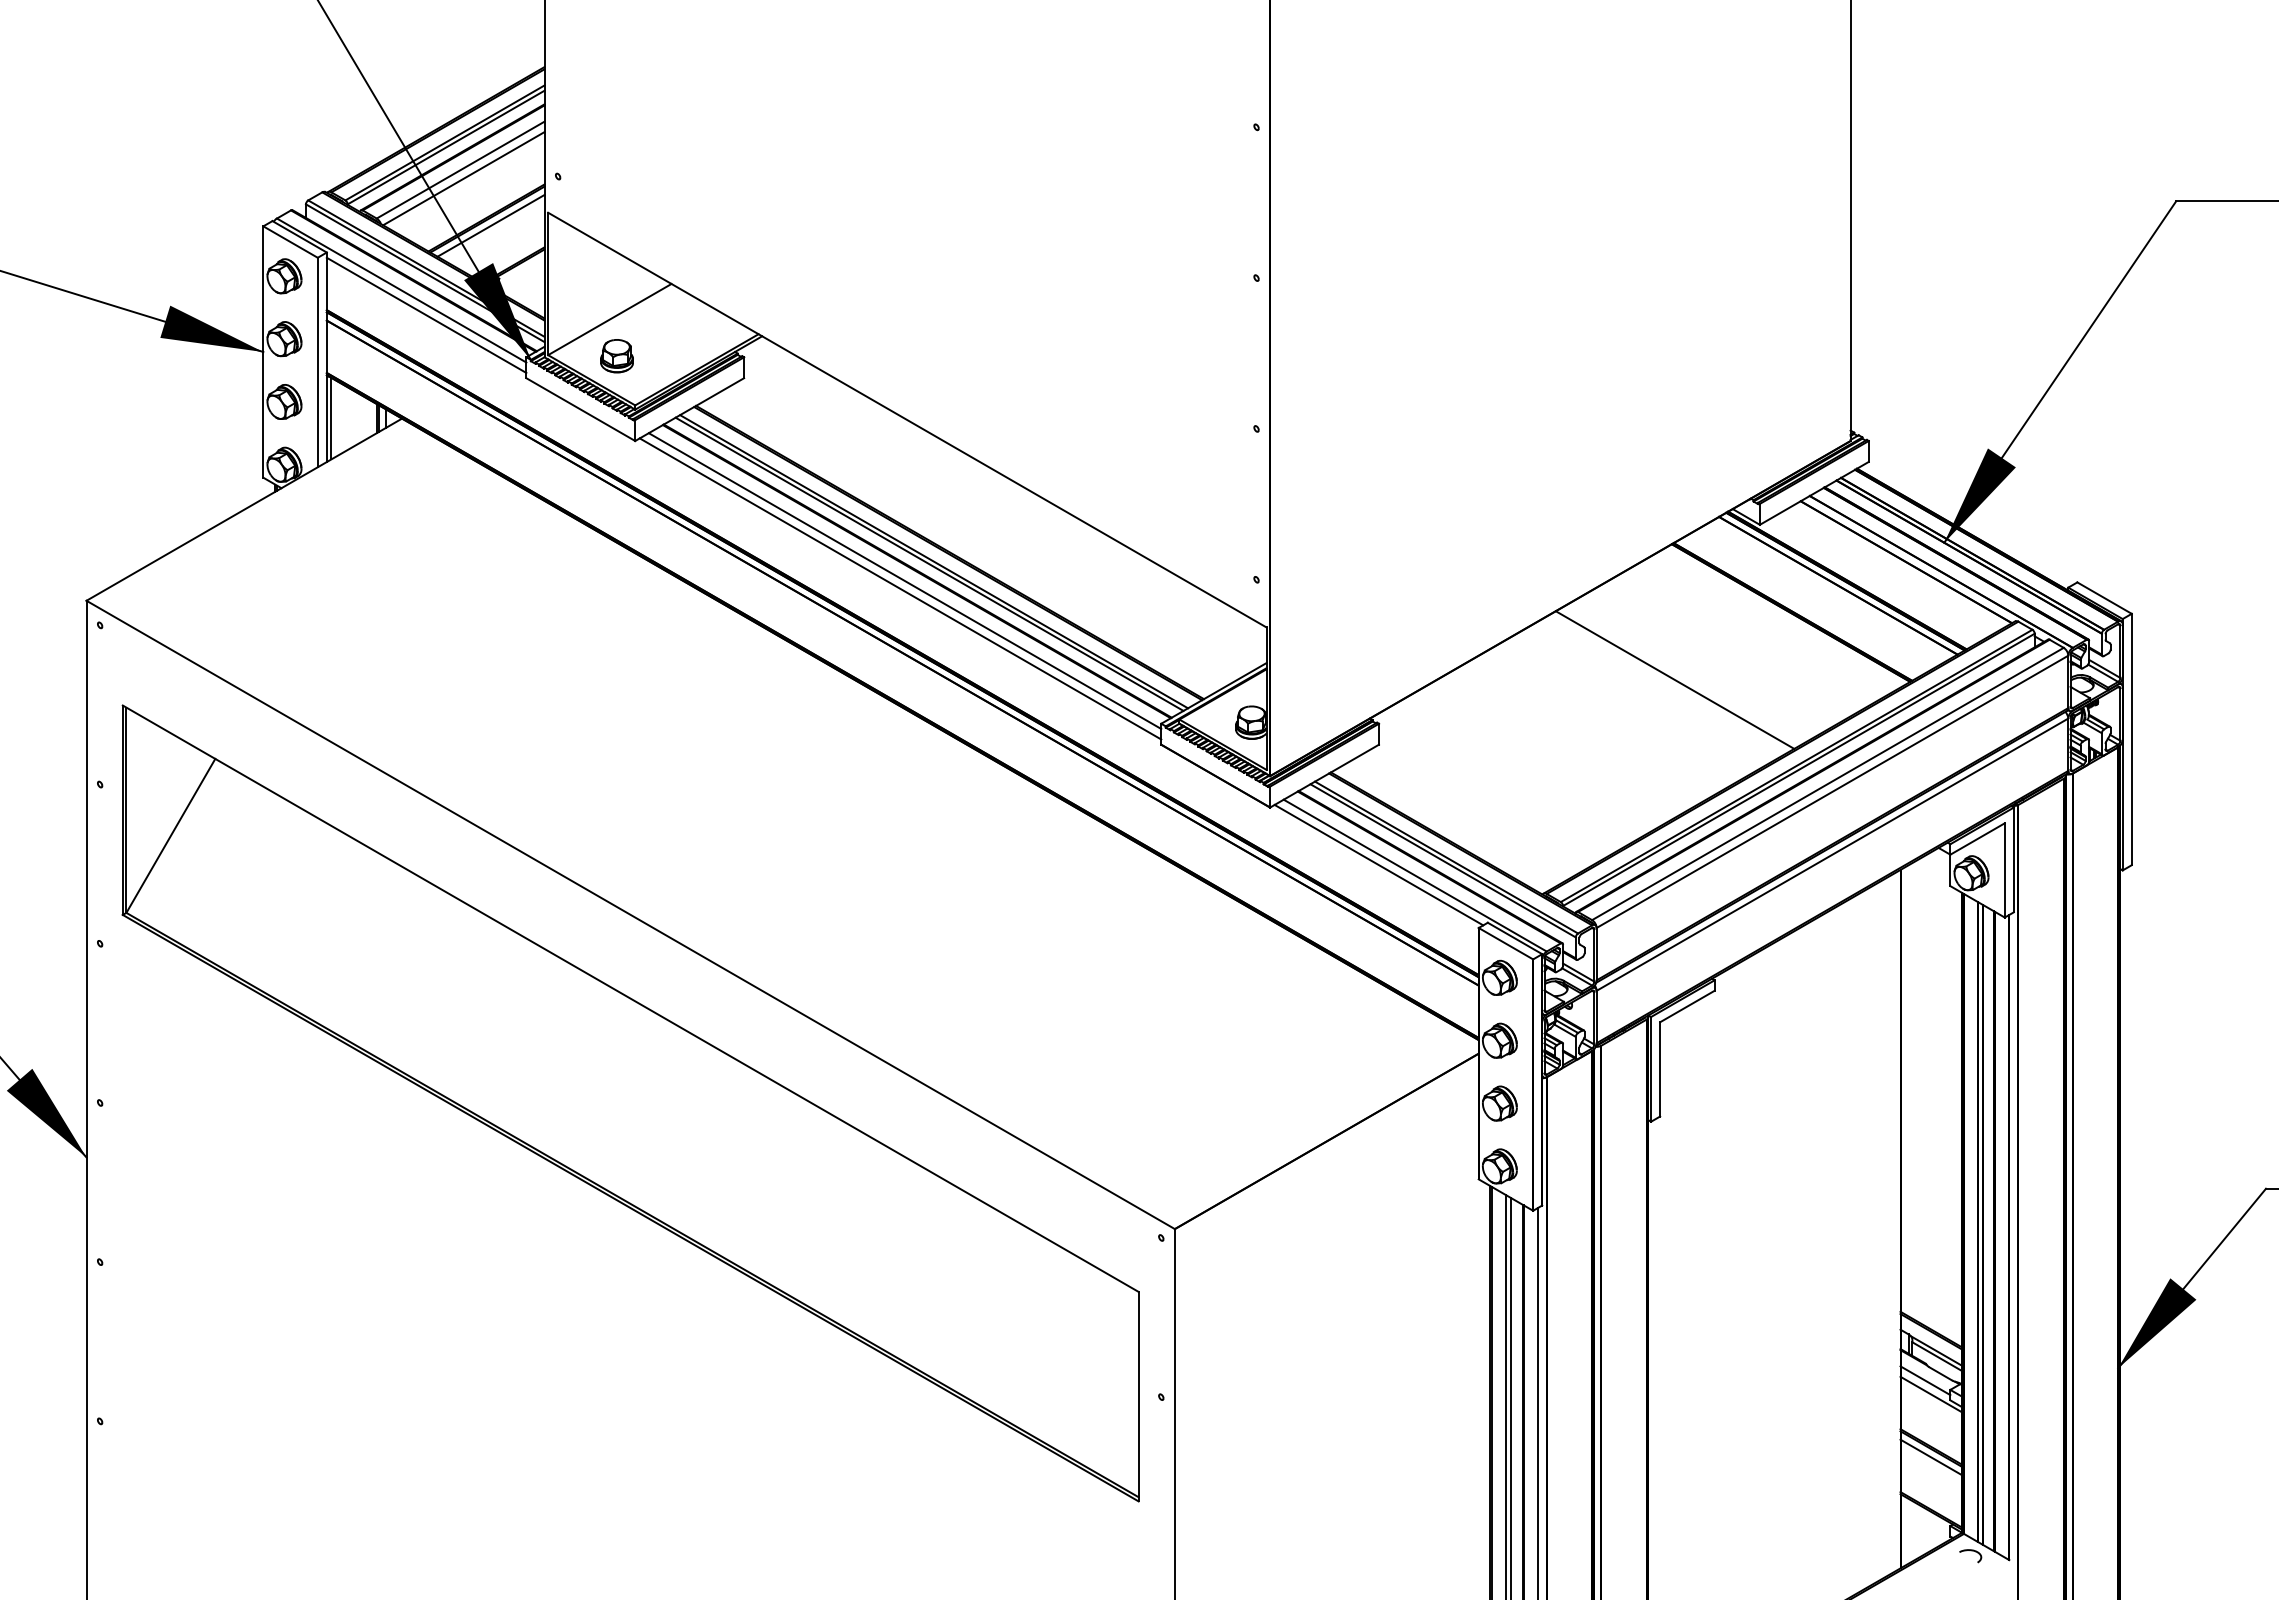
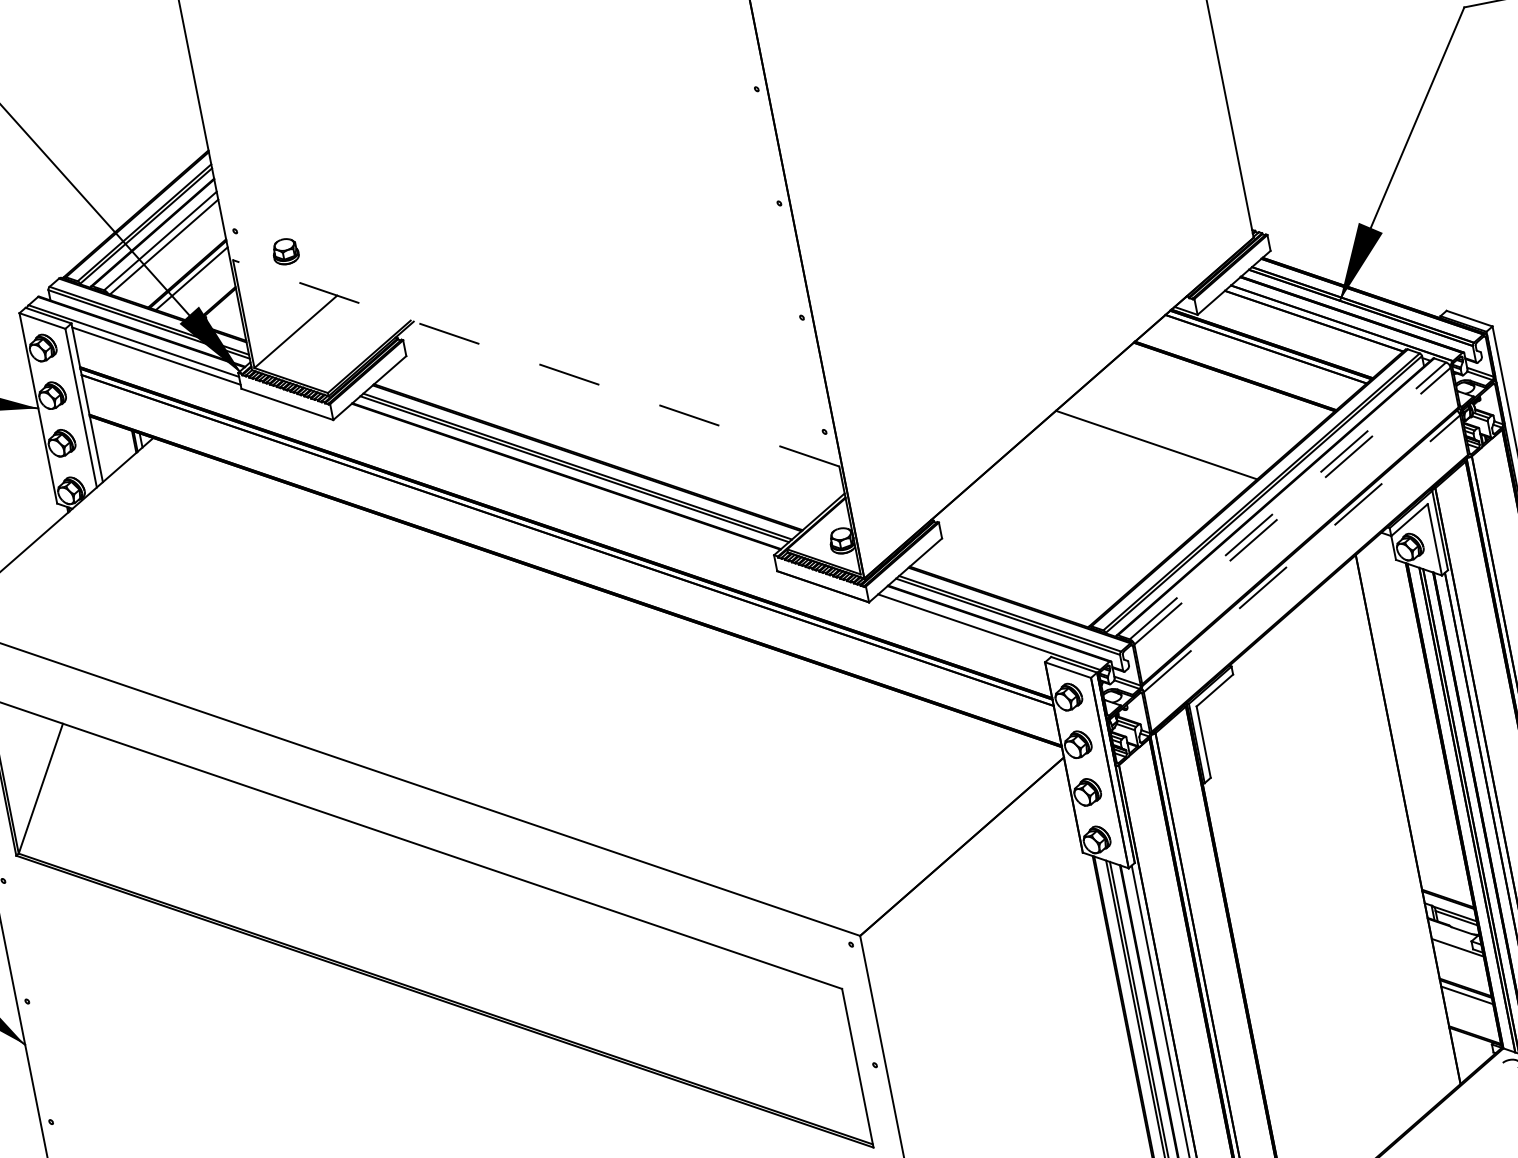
part: (616, 356) -> (285, 252), moved
line: (331, 418) -> (99, 448), removed
line: (907, 420) -> (536, 363), solid -> dashed
line: (904, 581) -> (558, 486), removed
line: (900, 588) -> (556, 491), removed
line: (1828, 783) -> (1288, 500), solid -> dashed
line: (1832, 791) -> (1292, 505), solid -> dashed
line: (1832, 854) -> (1301, 553), solid -> dashed
line: (1378, 864) -> (959, 629), removed
line: (1925, 1380) -> (1451, 938), removed

